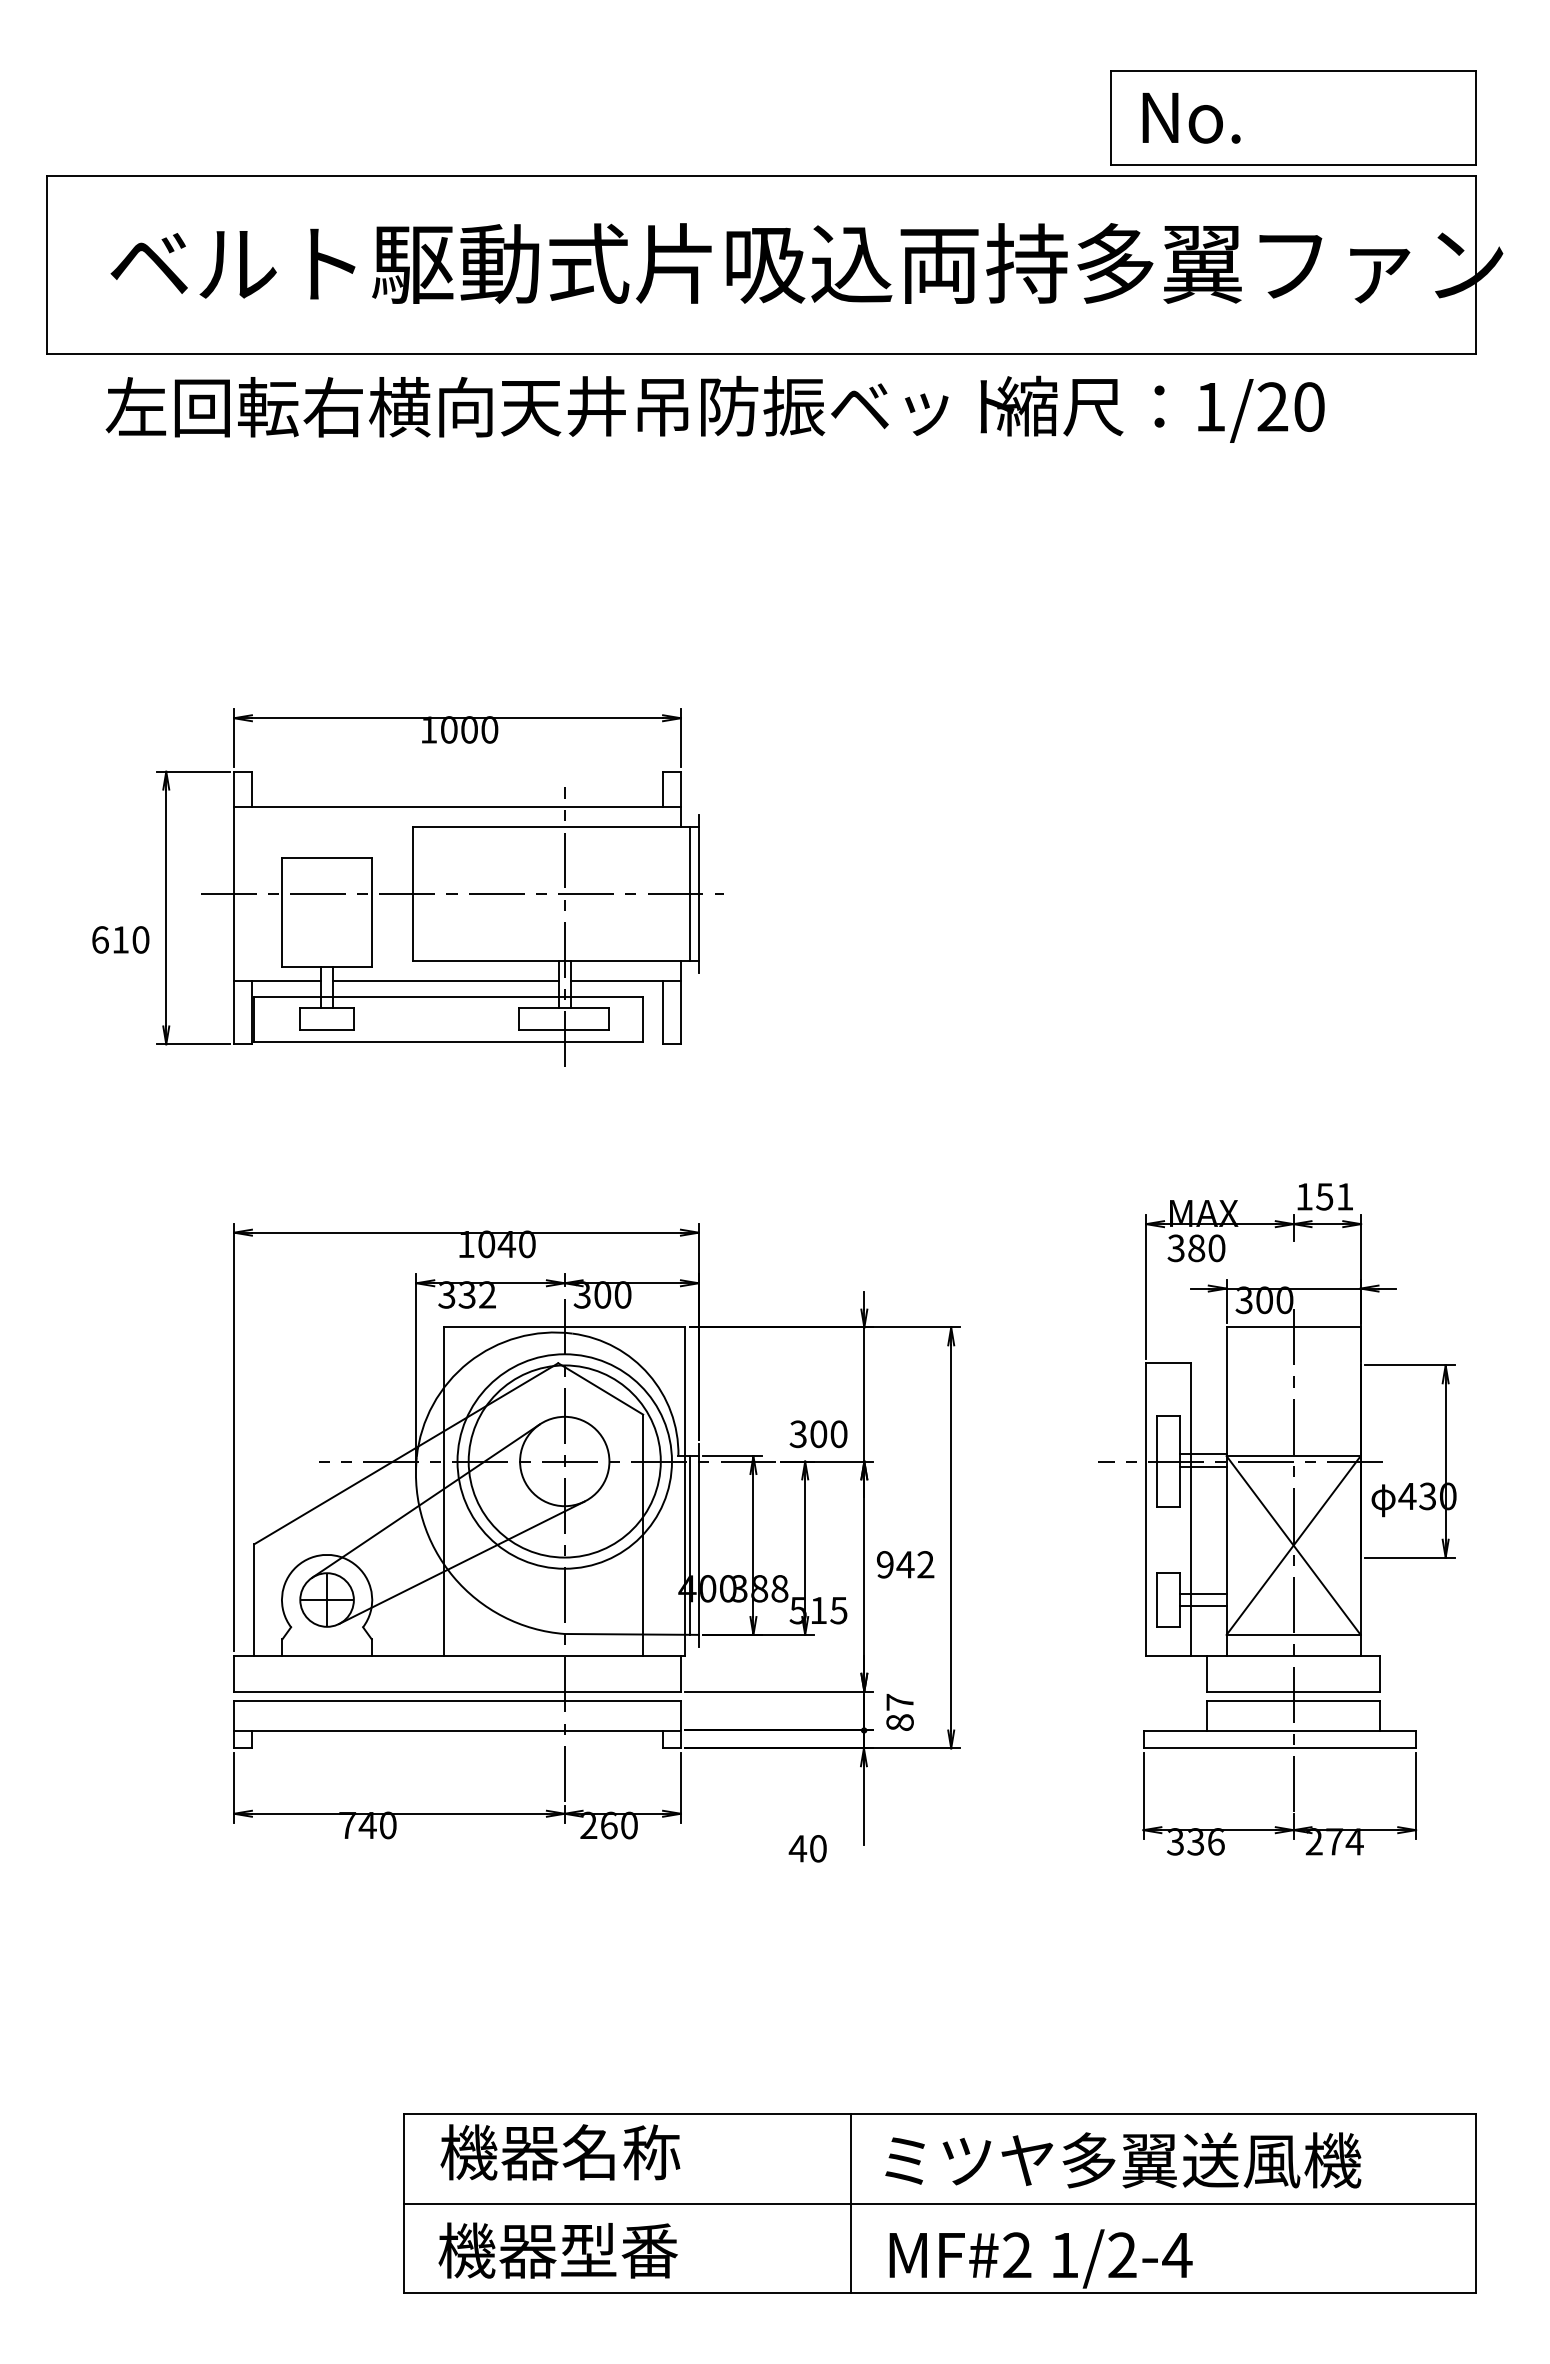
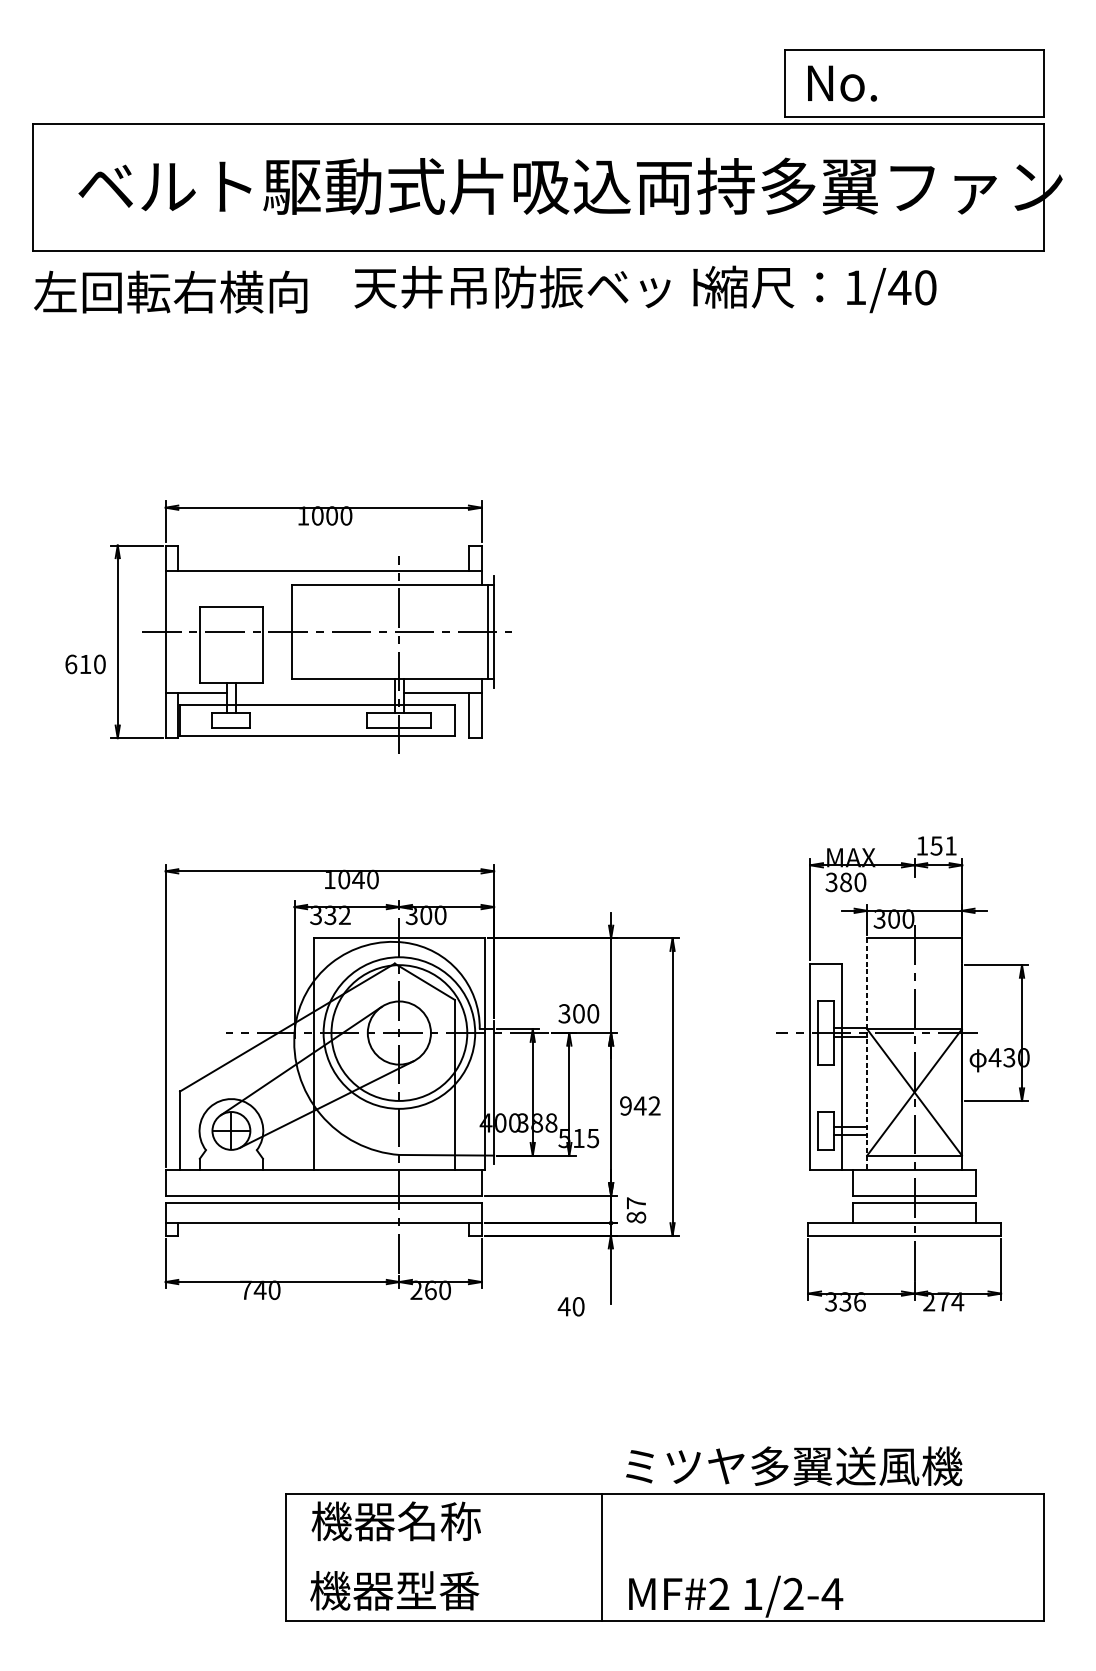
text: (1272, 406) -> (899, 287), 1/20 -> 1/40
text: (298, 407) -> (170, 292), moved
line: (445, 980) -> (315, 693), removed
line: (1226, 1492) -> (867, 1054), solid -> dashed
line: (689, 1545) -> (487, 1092), removed
text: (1123, 2160) -> (794, 1466), moved
line: (940, 2203) -> (664, 1557), removed

